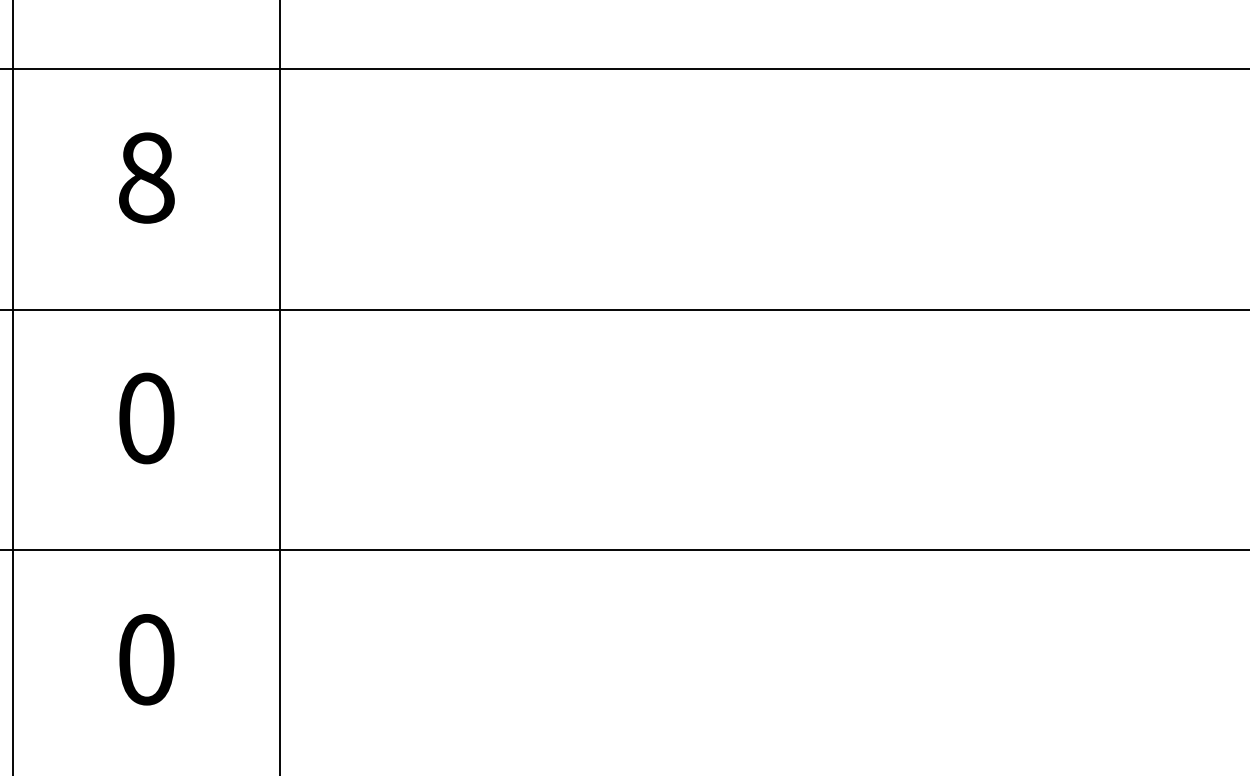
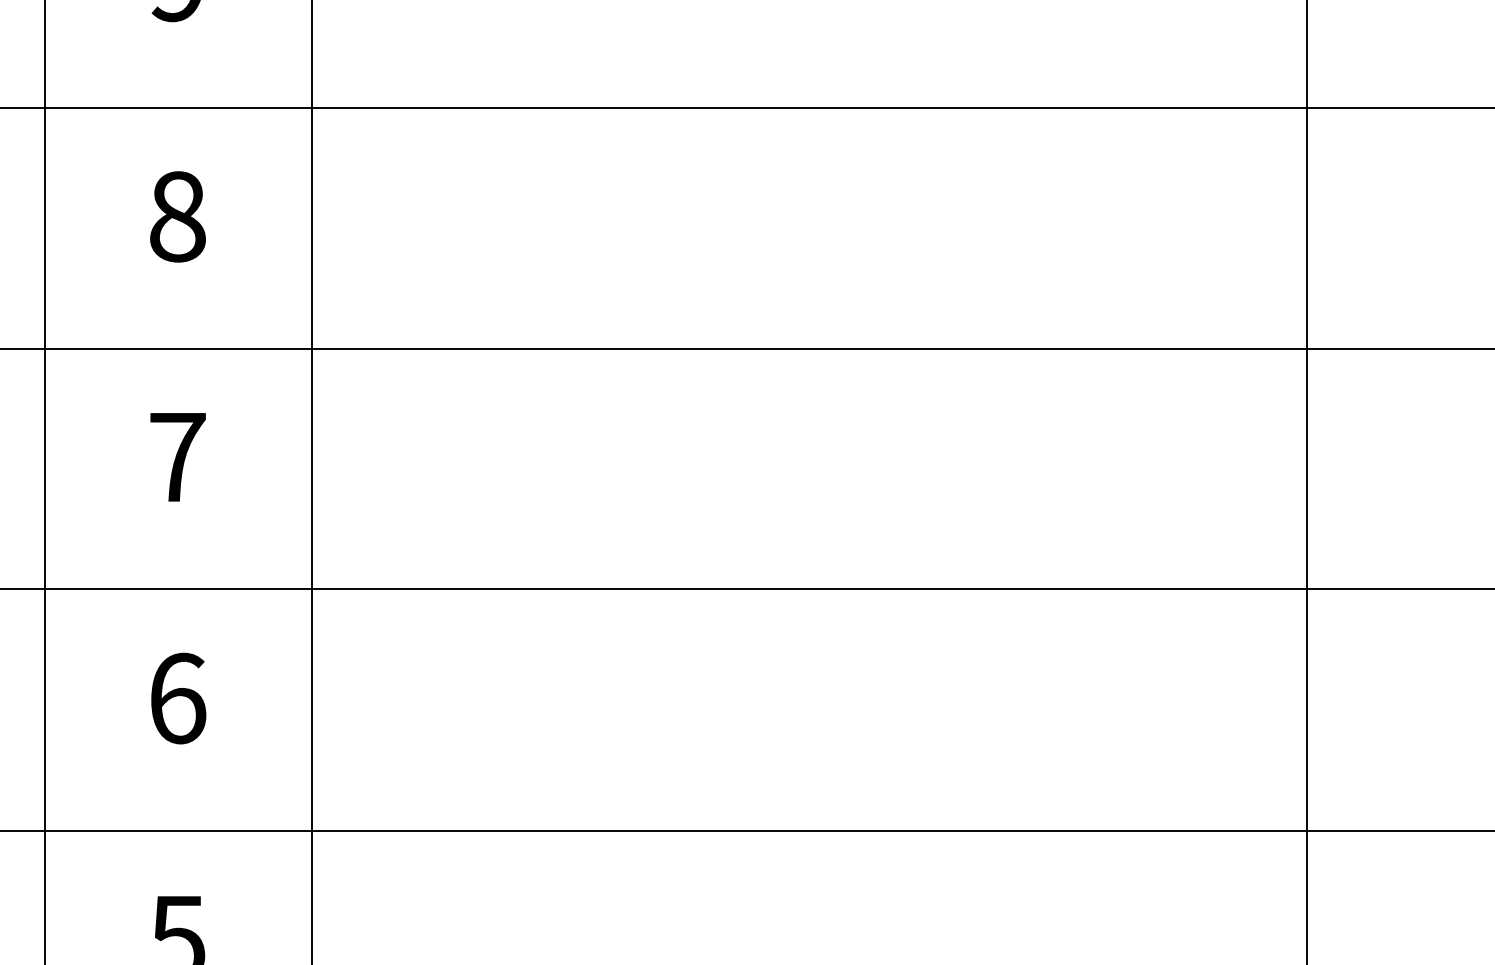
text: (146, 418) -> (177, 457), 0 -> 7
text: (147, 659) -> (178, 698), 0 -> 6

